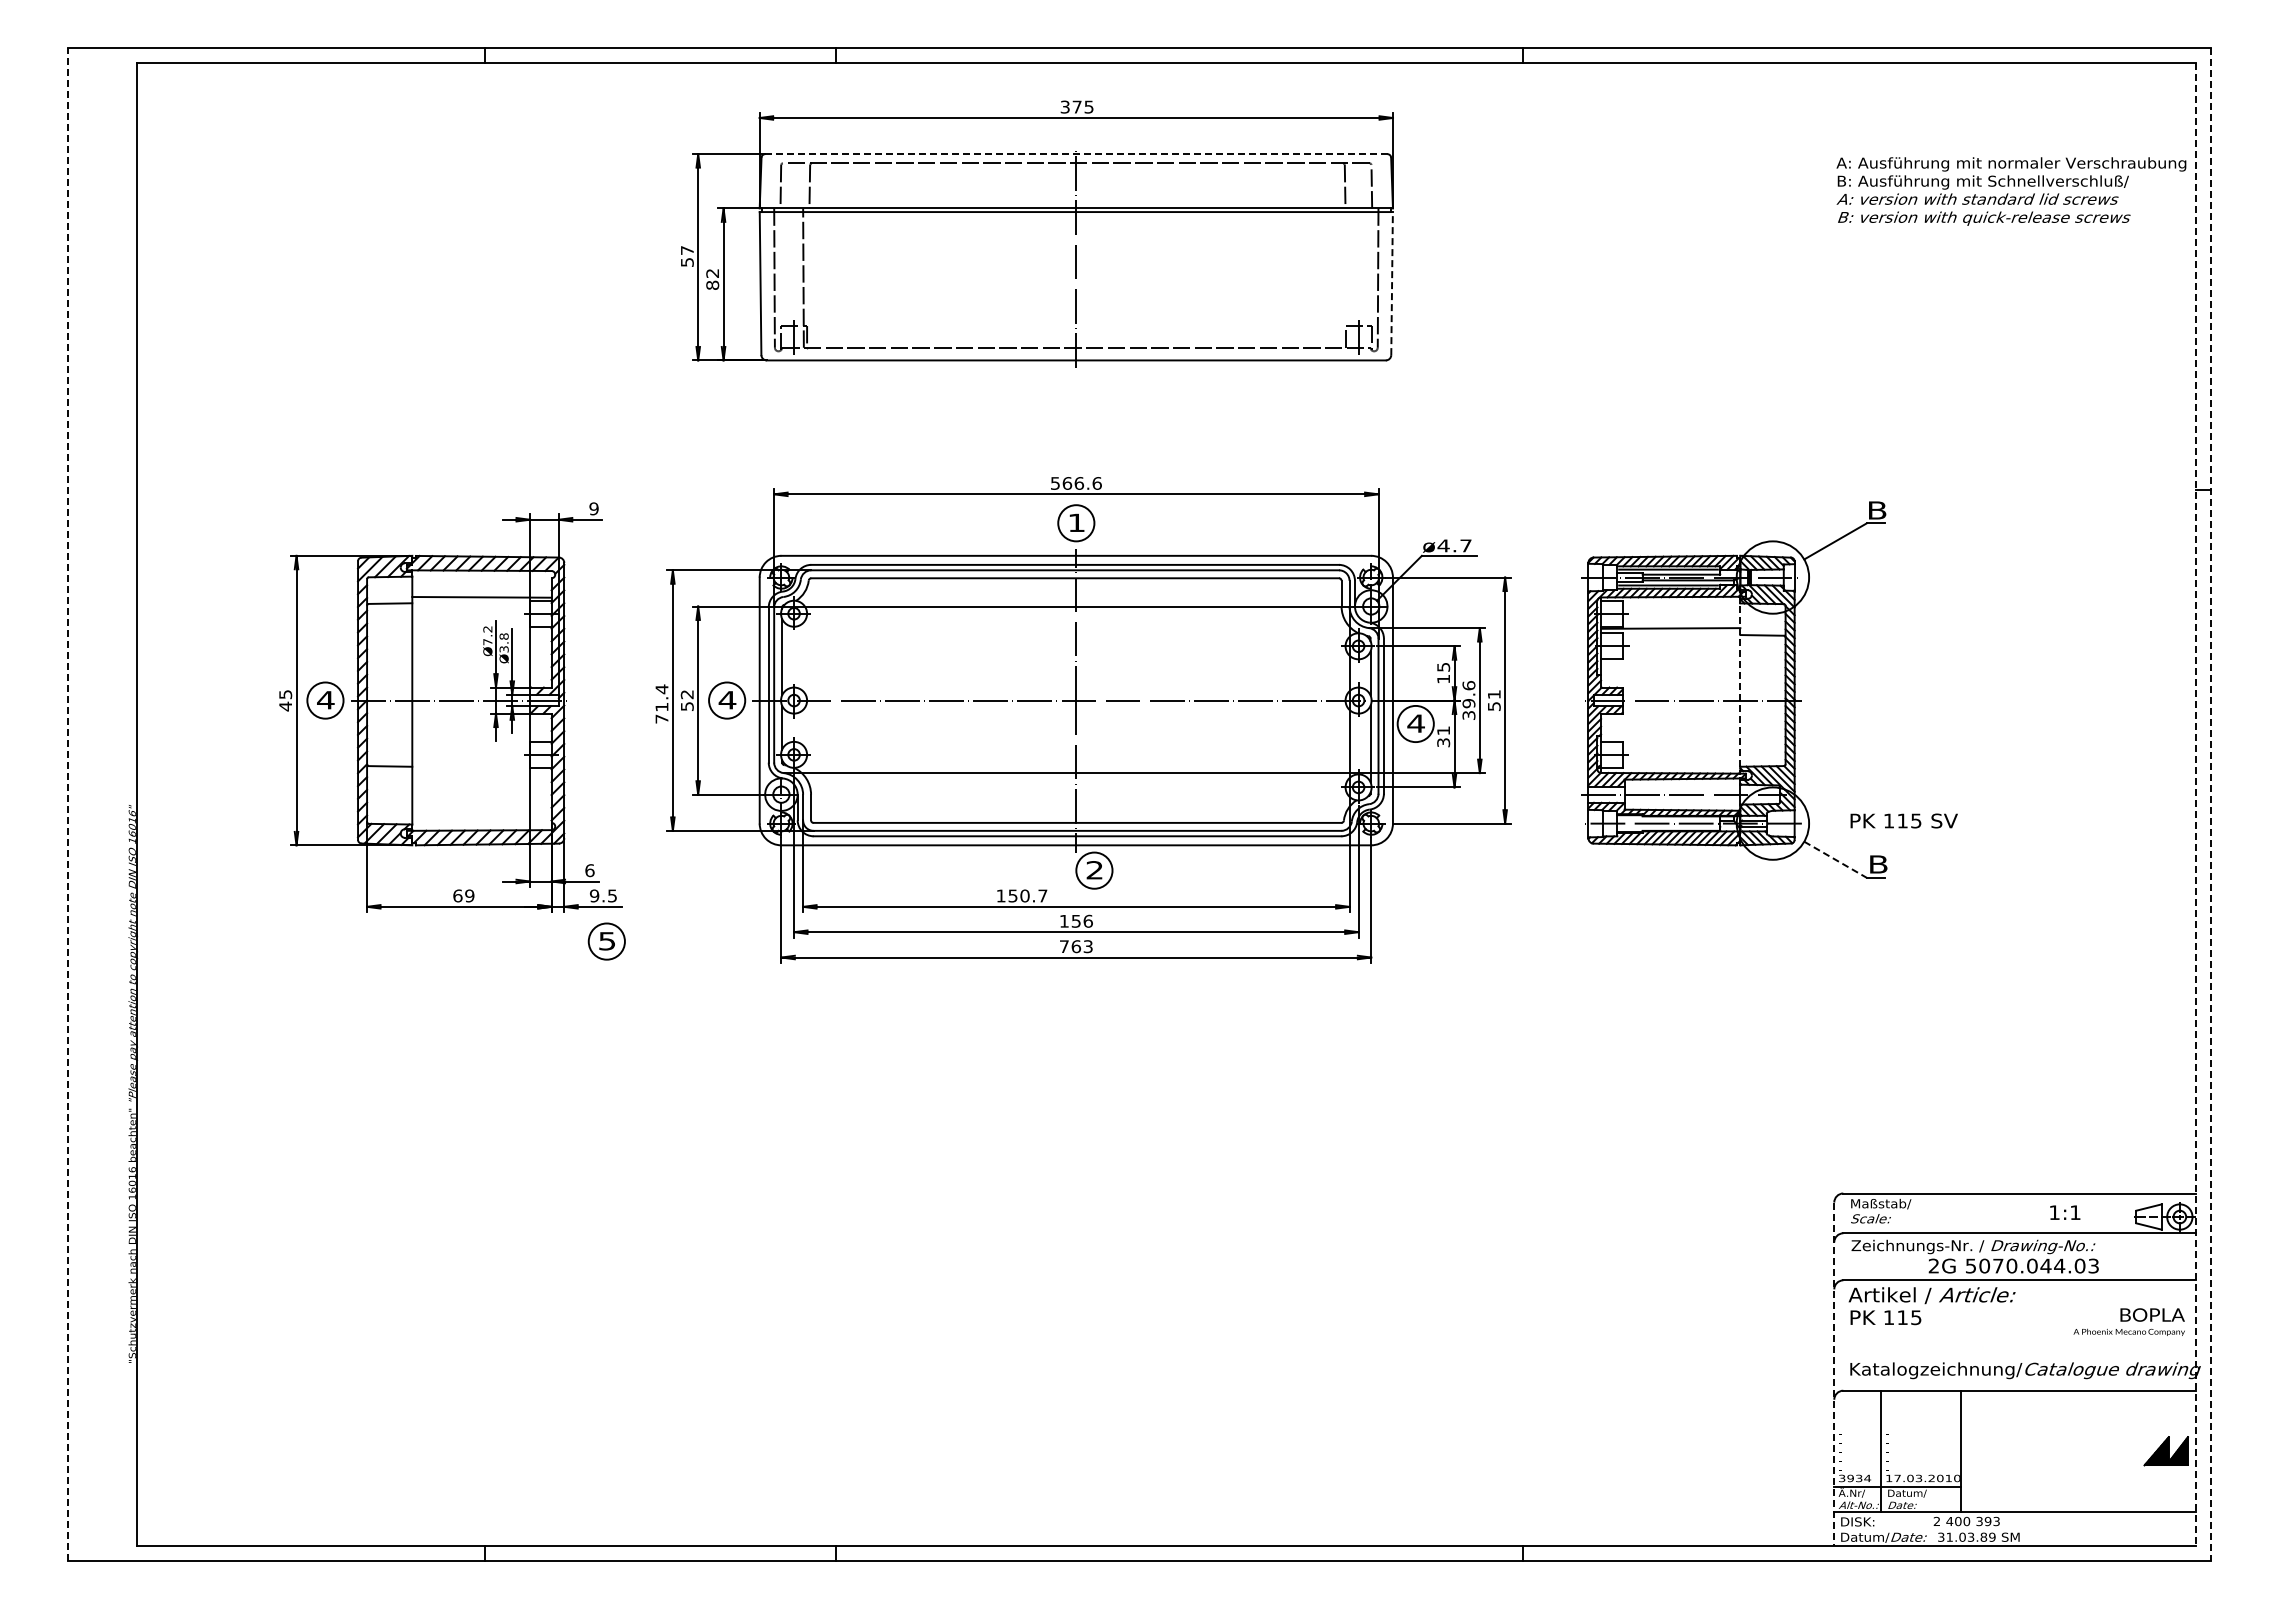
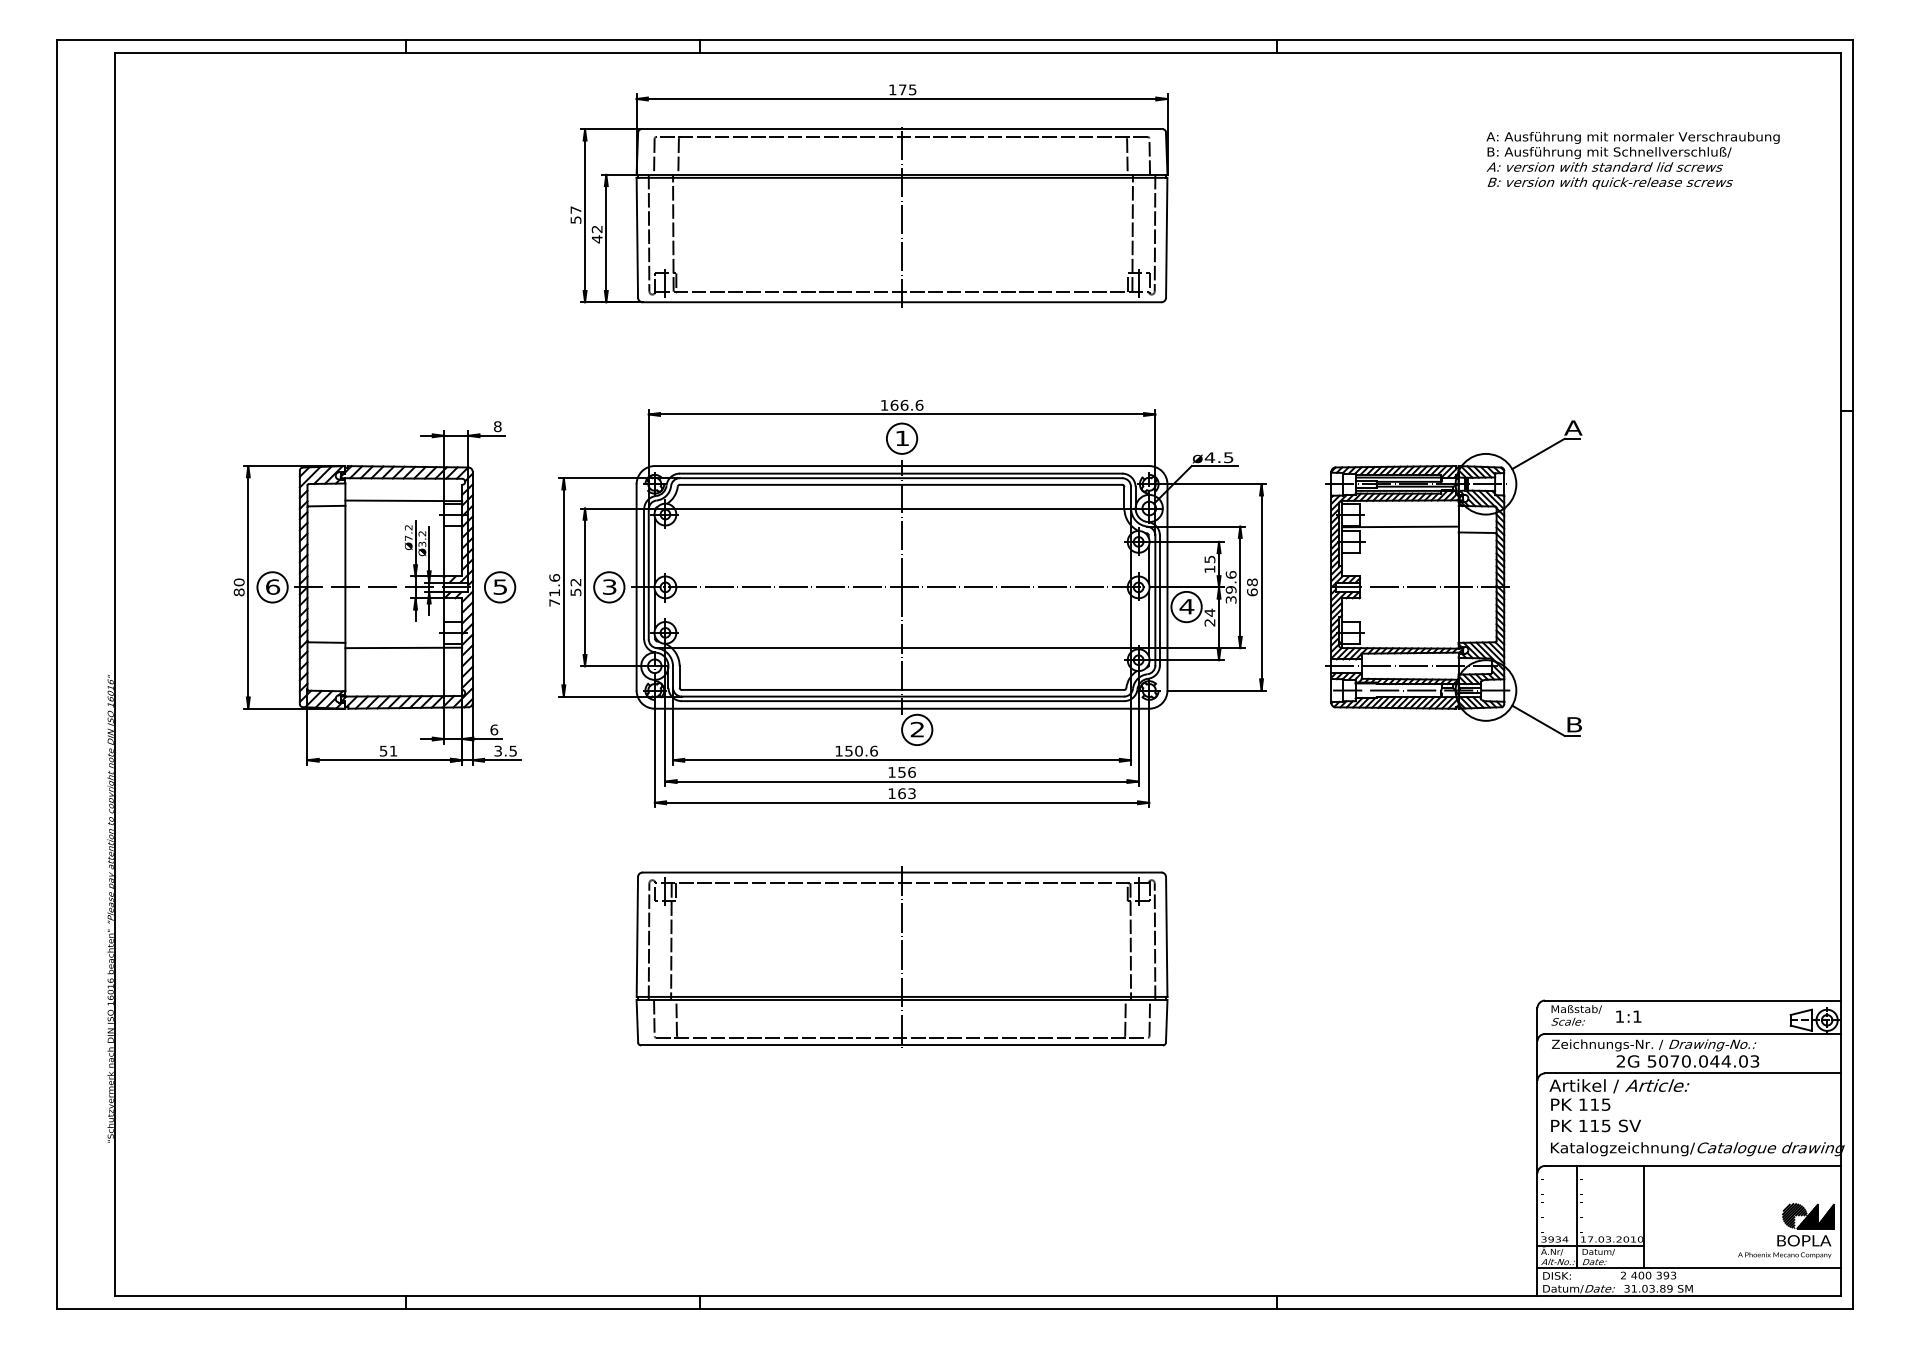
text: (1064, 106) -> (892, 89), 375 -> 175
line: (1075, 154) -> (901, 129), dashed -> solid
text: (2011, 191) -> (1633, 160), moved
line: (1351, 277) -> (1132, 232), added
line: (1392, 283) -> (1167, 237), dashed -> solid
text: (712, 285) -> (597, 239), 82 -> 42
text: (1055, 483) -> (884, 405), 566.6 -> 166.6
text: (593, 508) -> (497, 426), 9 -> 8
text: (1877, 510) -> (1573, 428), B -> A
text: (1465, 545) -> (1228, 457), ø4.7 -> ø4.5
text: (503, 636) -> (421, 533), Ø3.8 -> Ø3.2
line: (1740, 685) -> (1458, 574), dashed -> solid
text: (661, 689) -> (554, 578), 71.4 -> 71.6
text: (325, 699) -> (272, 586), 4 -> 6
text: (727, 699) -> (609, 586), 4 -> 3
text: (285, 700) -> (239, 587), 45 -> 80
text: (1493, 700) -> (1251, 587), 51 -> 68
text: (1443, 736) -> (1209, 617), 31 -> 24
line: (481, 772) -> (403, 647), added
line: (68, 804) -> (57, 674), dashed -> solid
line: (2196, 804) -> (1841, 674), dashed -> solid
line: (2210, 804) -> (1852, 674), dashed -> solid
text: (1903, 820) -> (1595, 1125), moved
line: (1836, 860) -> (1539, 721), dashed -> solid
text: (463, 895) -> (388, 750), 69 -> 51
text: (594, 895) -> (498, 750), 9.5 -> 3.5
text: (1042, 895) -> (873, 750), 150.7 -> 150.6
part: (606, 941) -> (499, 587), moved
text: (1064, 946) -> (892, 793), 763 -> 163
part: (1075, 1141) -> (901, 957), added
text: (2065, 1212) -> (1628, 1016), moved
text: (2128, 1321) -> (1784, 1246), moved
line: (1834, 1374) -> (1537, 1152), dashed -> solid
hatch: (2141, 1450) -> (1794, 1216), added

